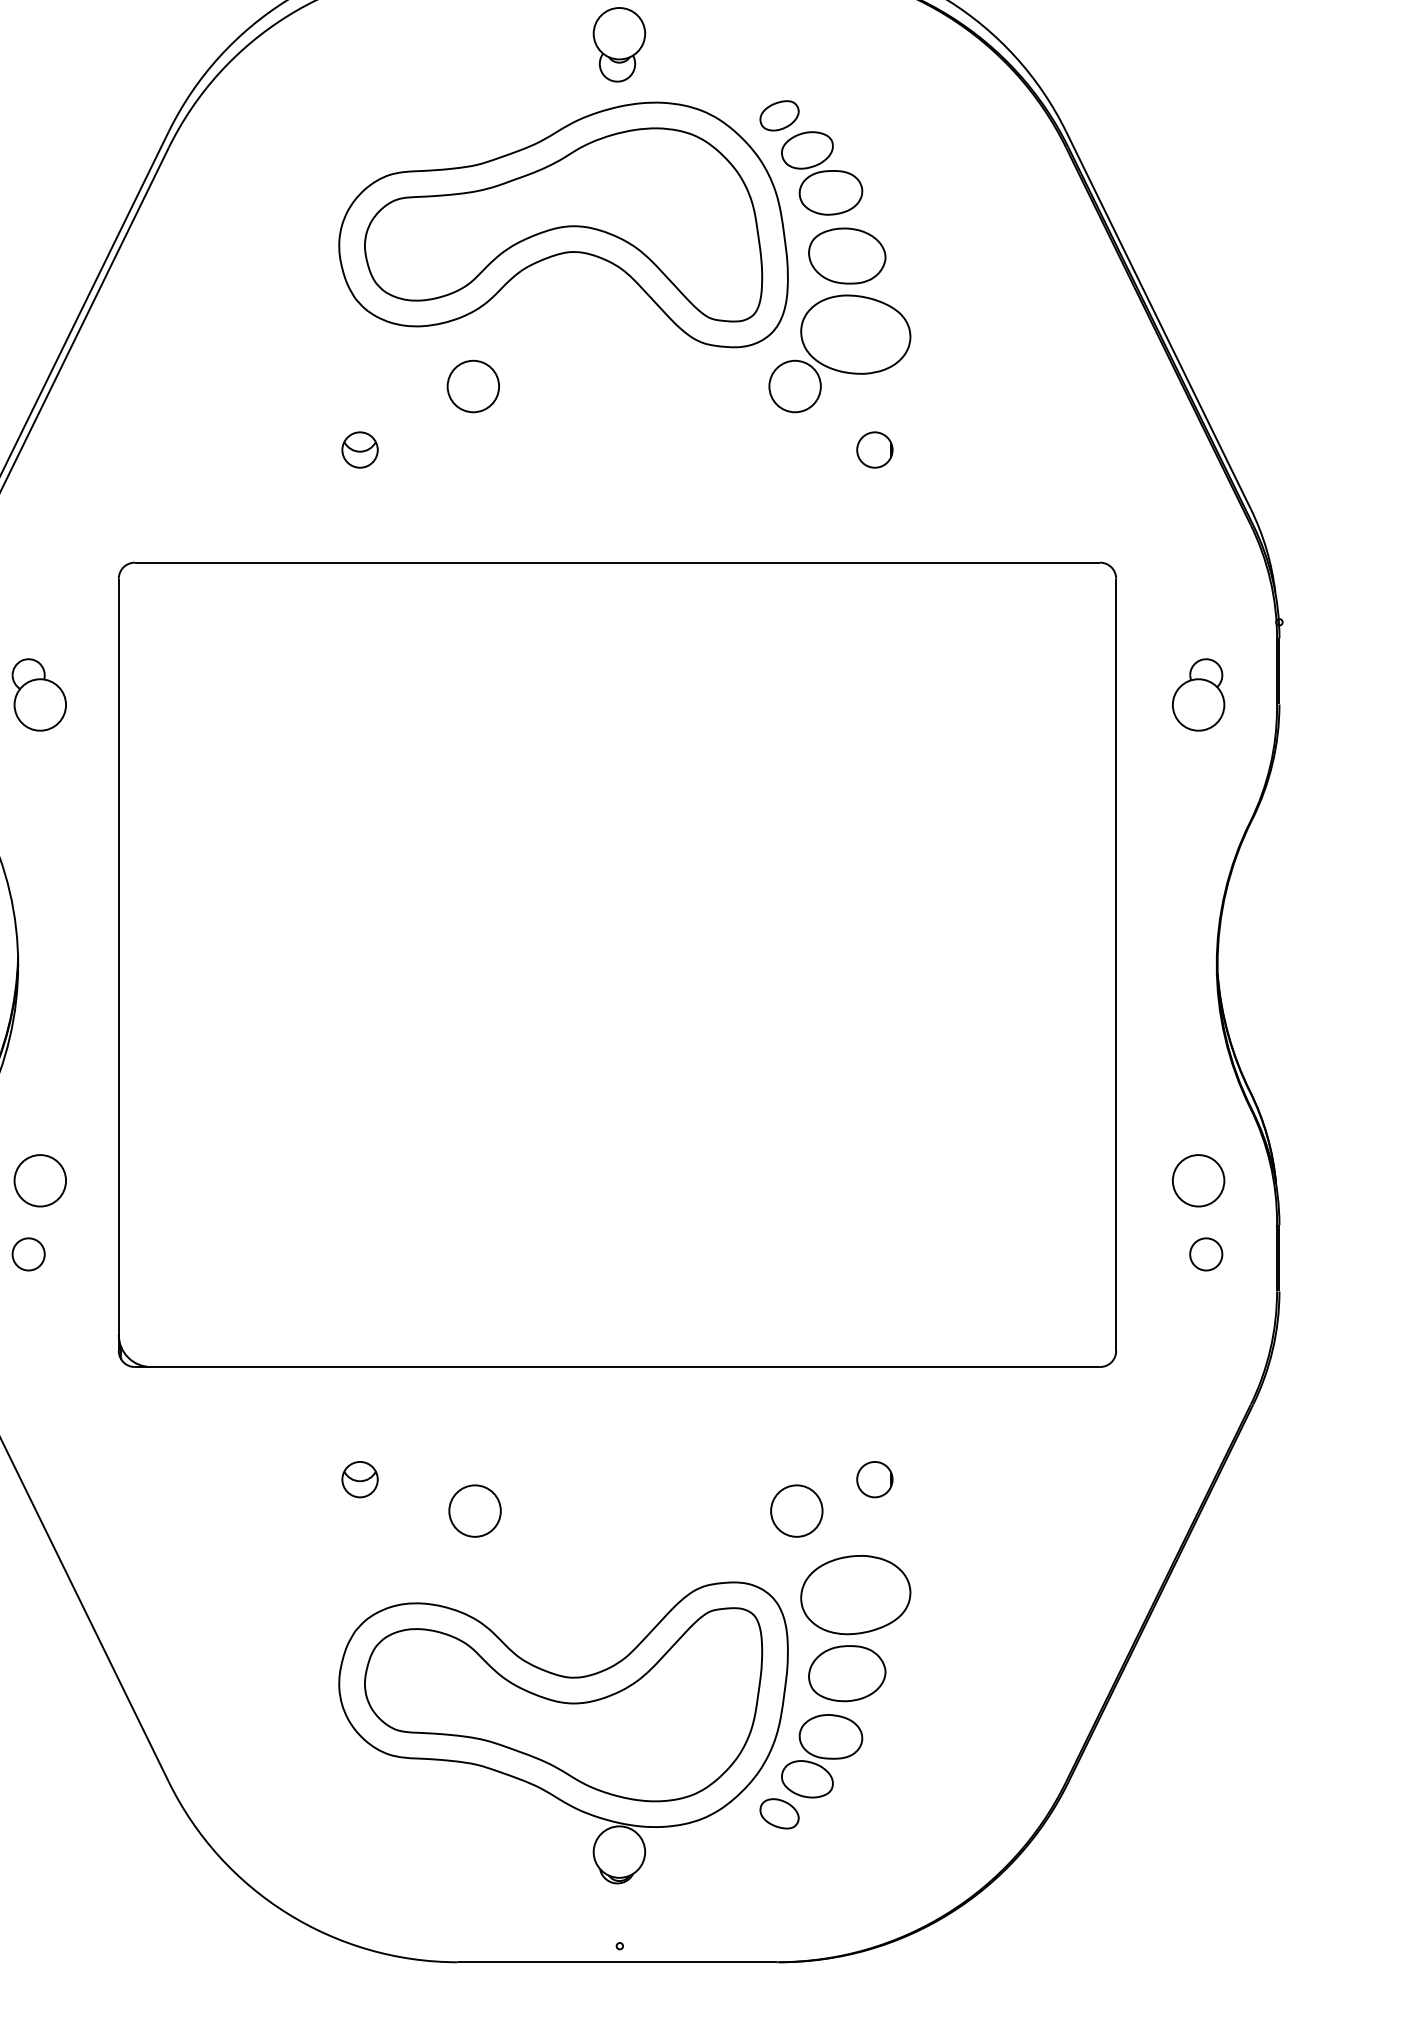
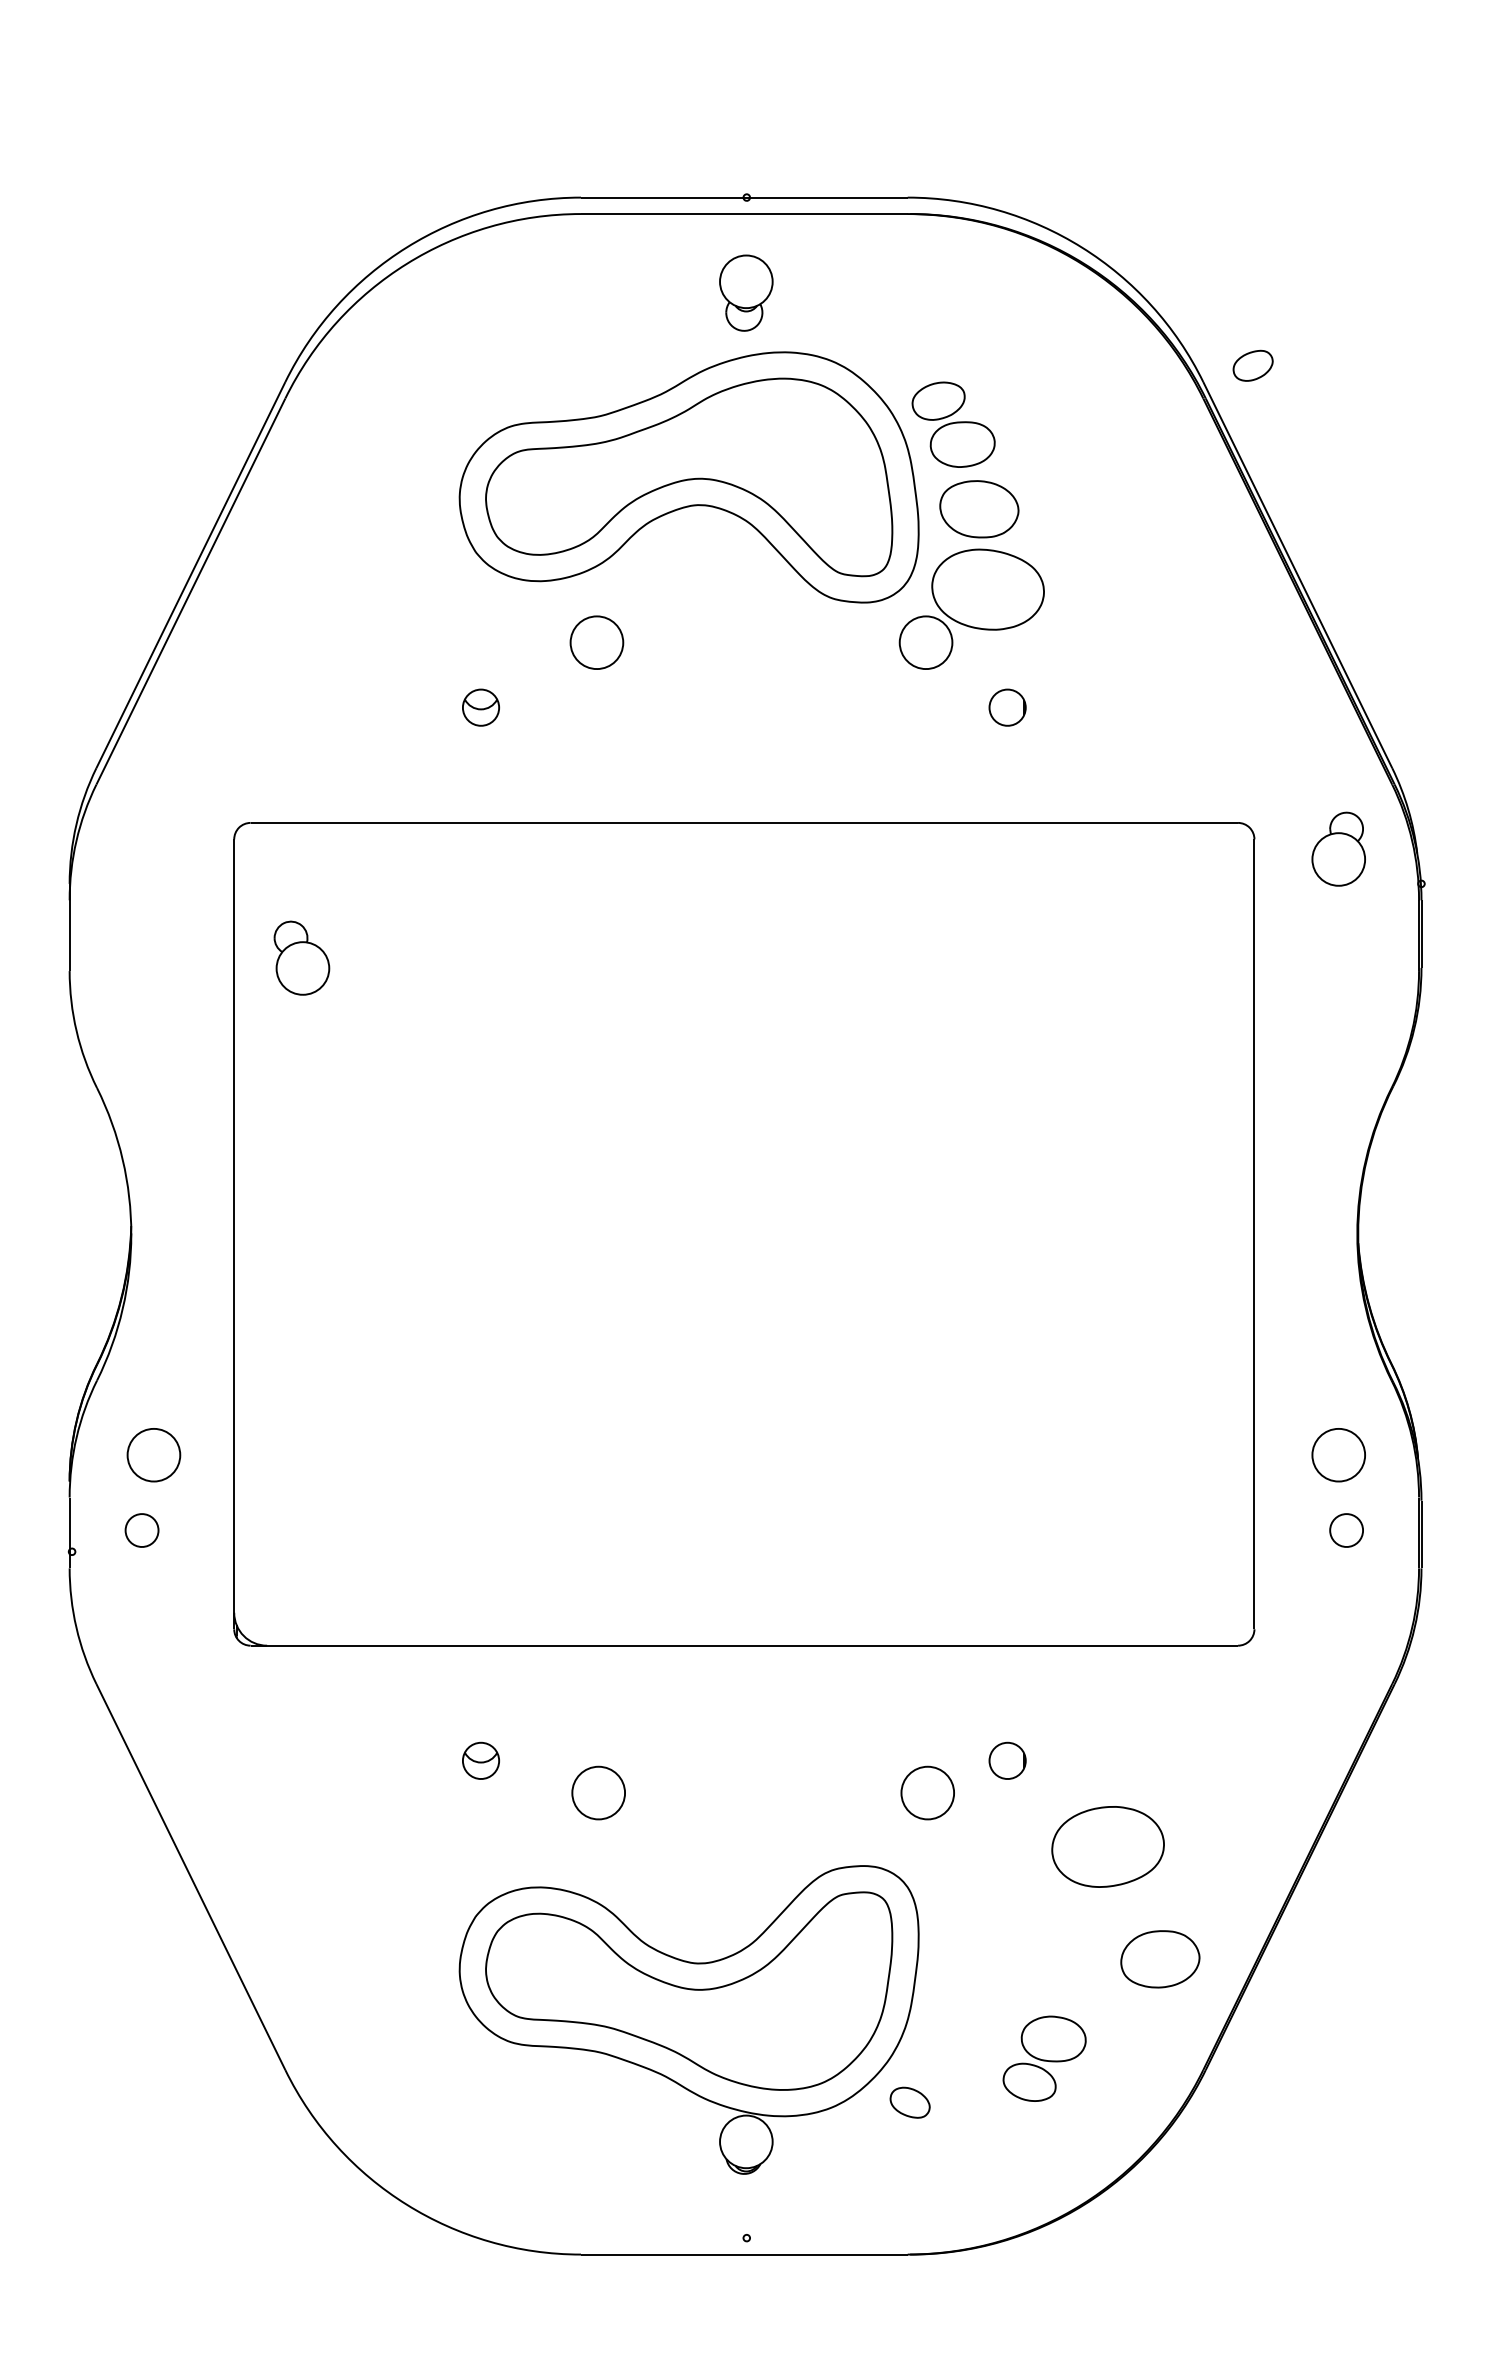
part: (778, 115) -> (1252, 365), moved
part: (38, 694) -> (301, 957), moved
part: (1198, 694) -> (1338, 848), moved
part: (855, 1594) -> (1107, 1846), moved
part: (847, 1673) -> (1160, 1959), moved
part: (821, 1755) -> (1044, 2058), moved

